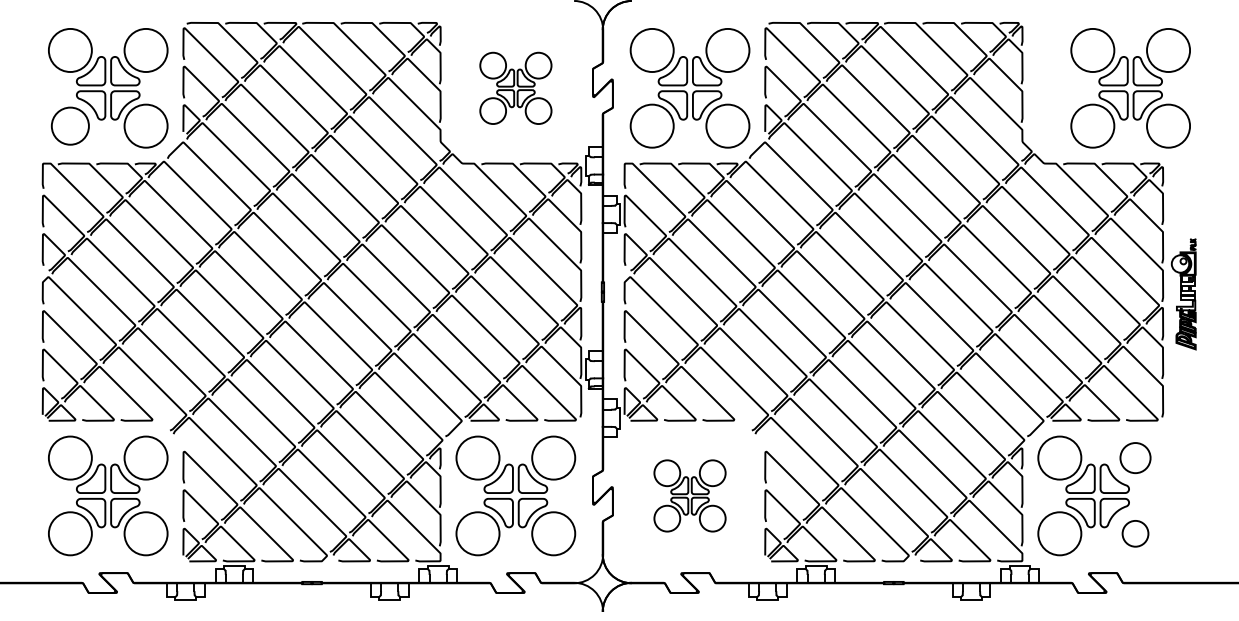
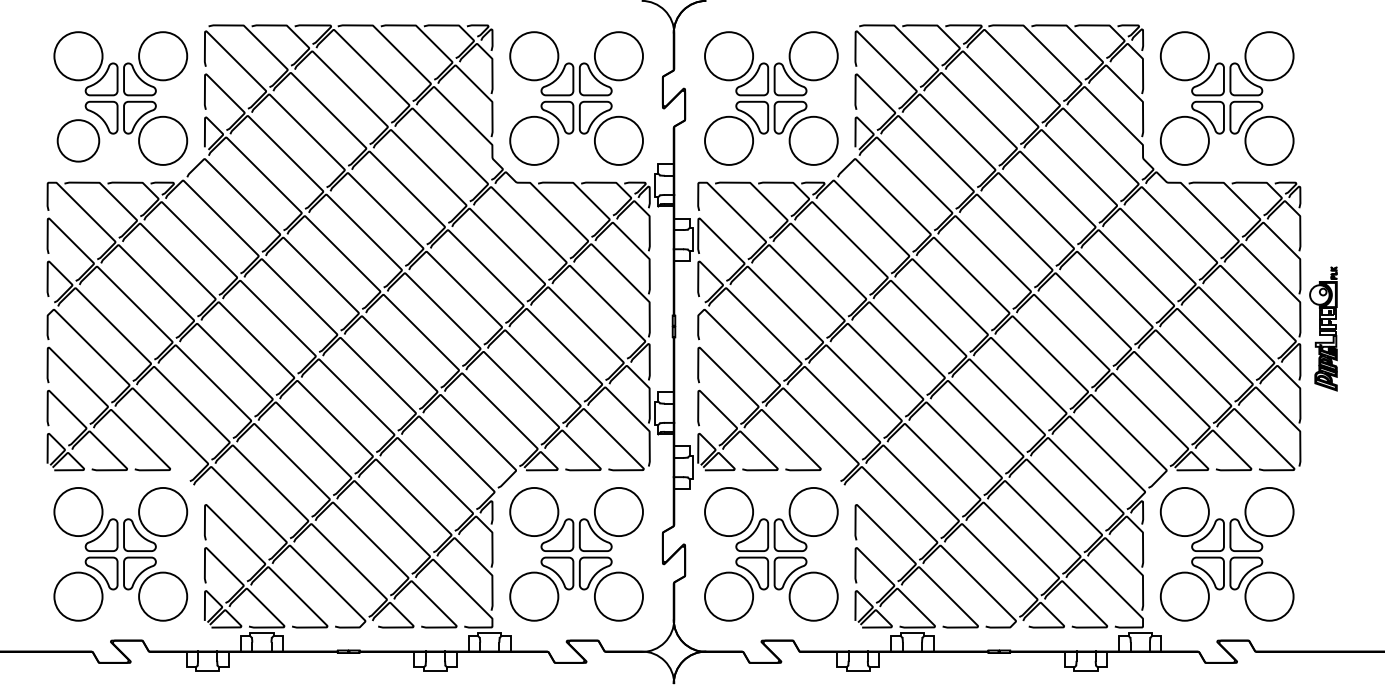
part: (515, 88) -> (576, 98), size x1.67
part: (1130, 88) -> (1226, 98), moved
circle: (1135, 457) -> (1269, 511), size x1.43
part: (689, 495) -> (770, 553), size x1.67
circle: (1135, 533) -> (1269, 596), size x1.67

